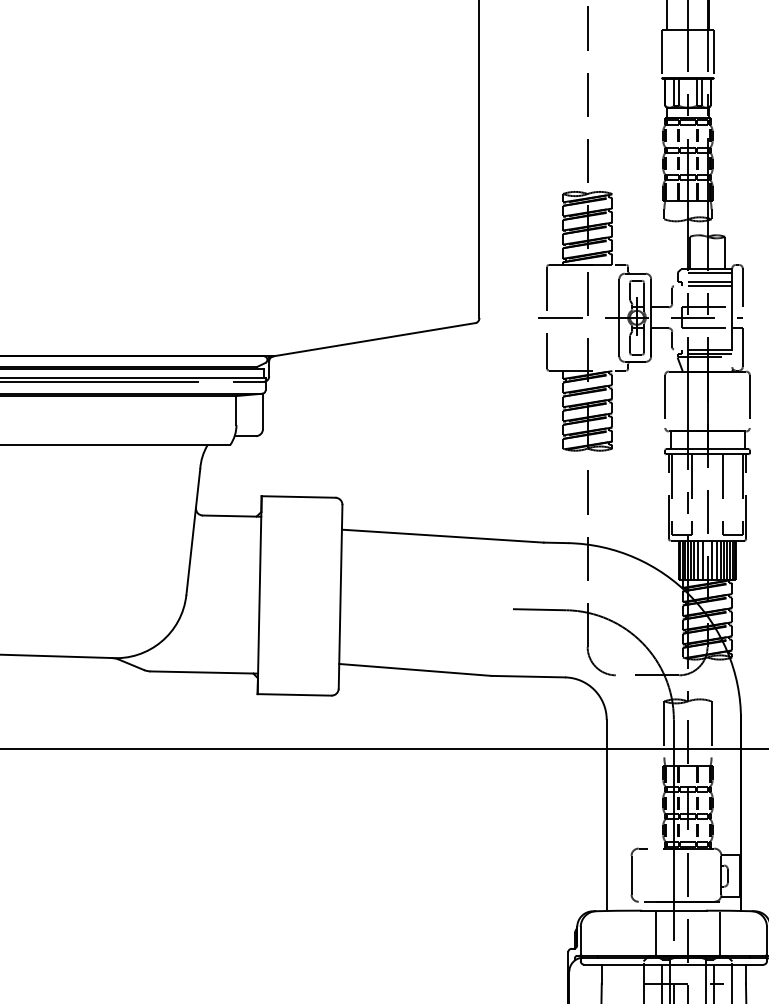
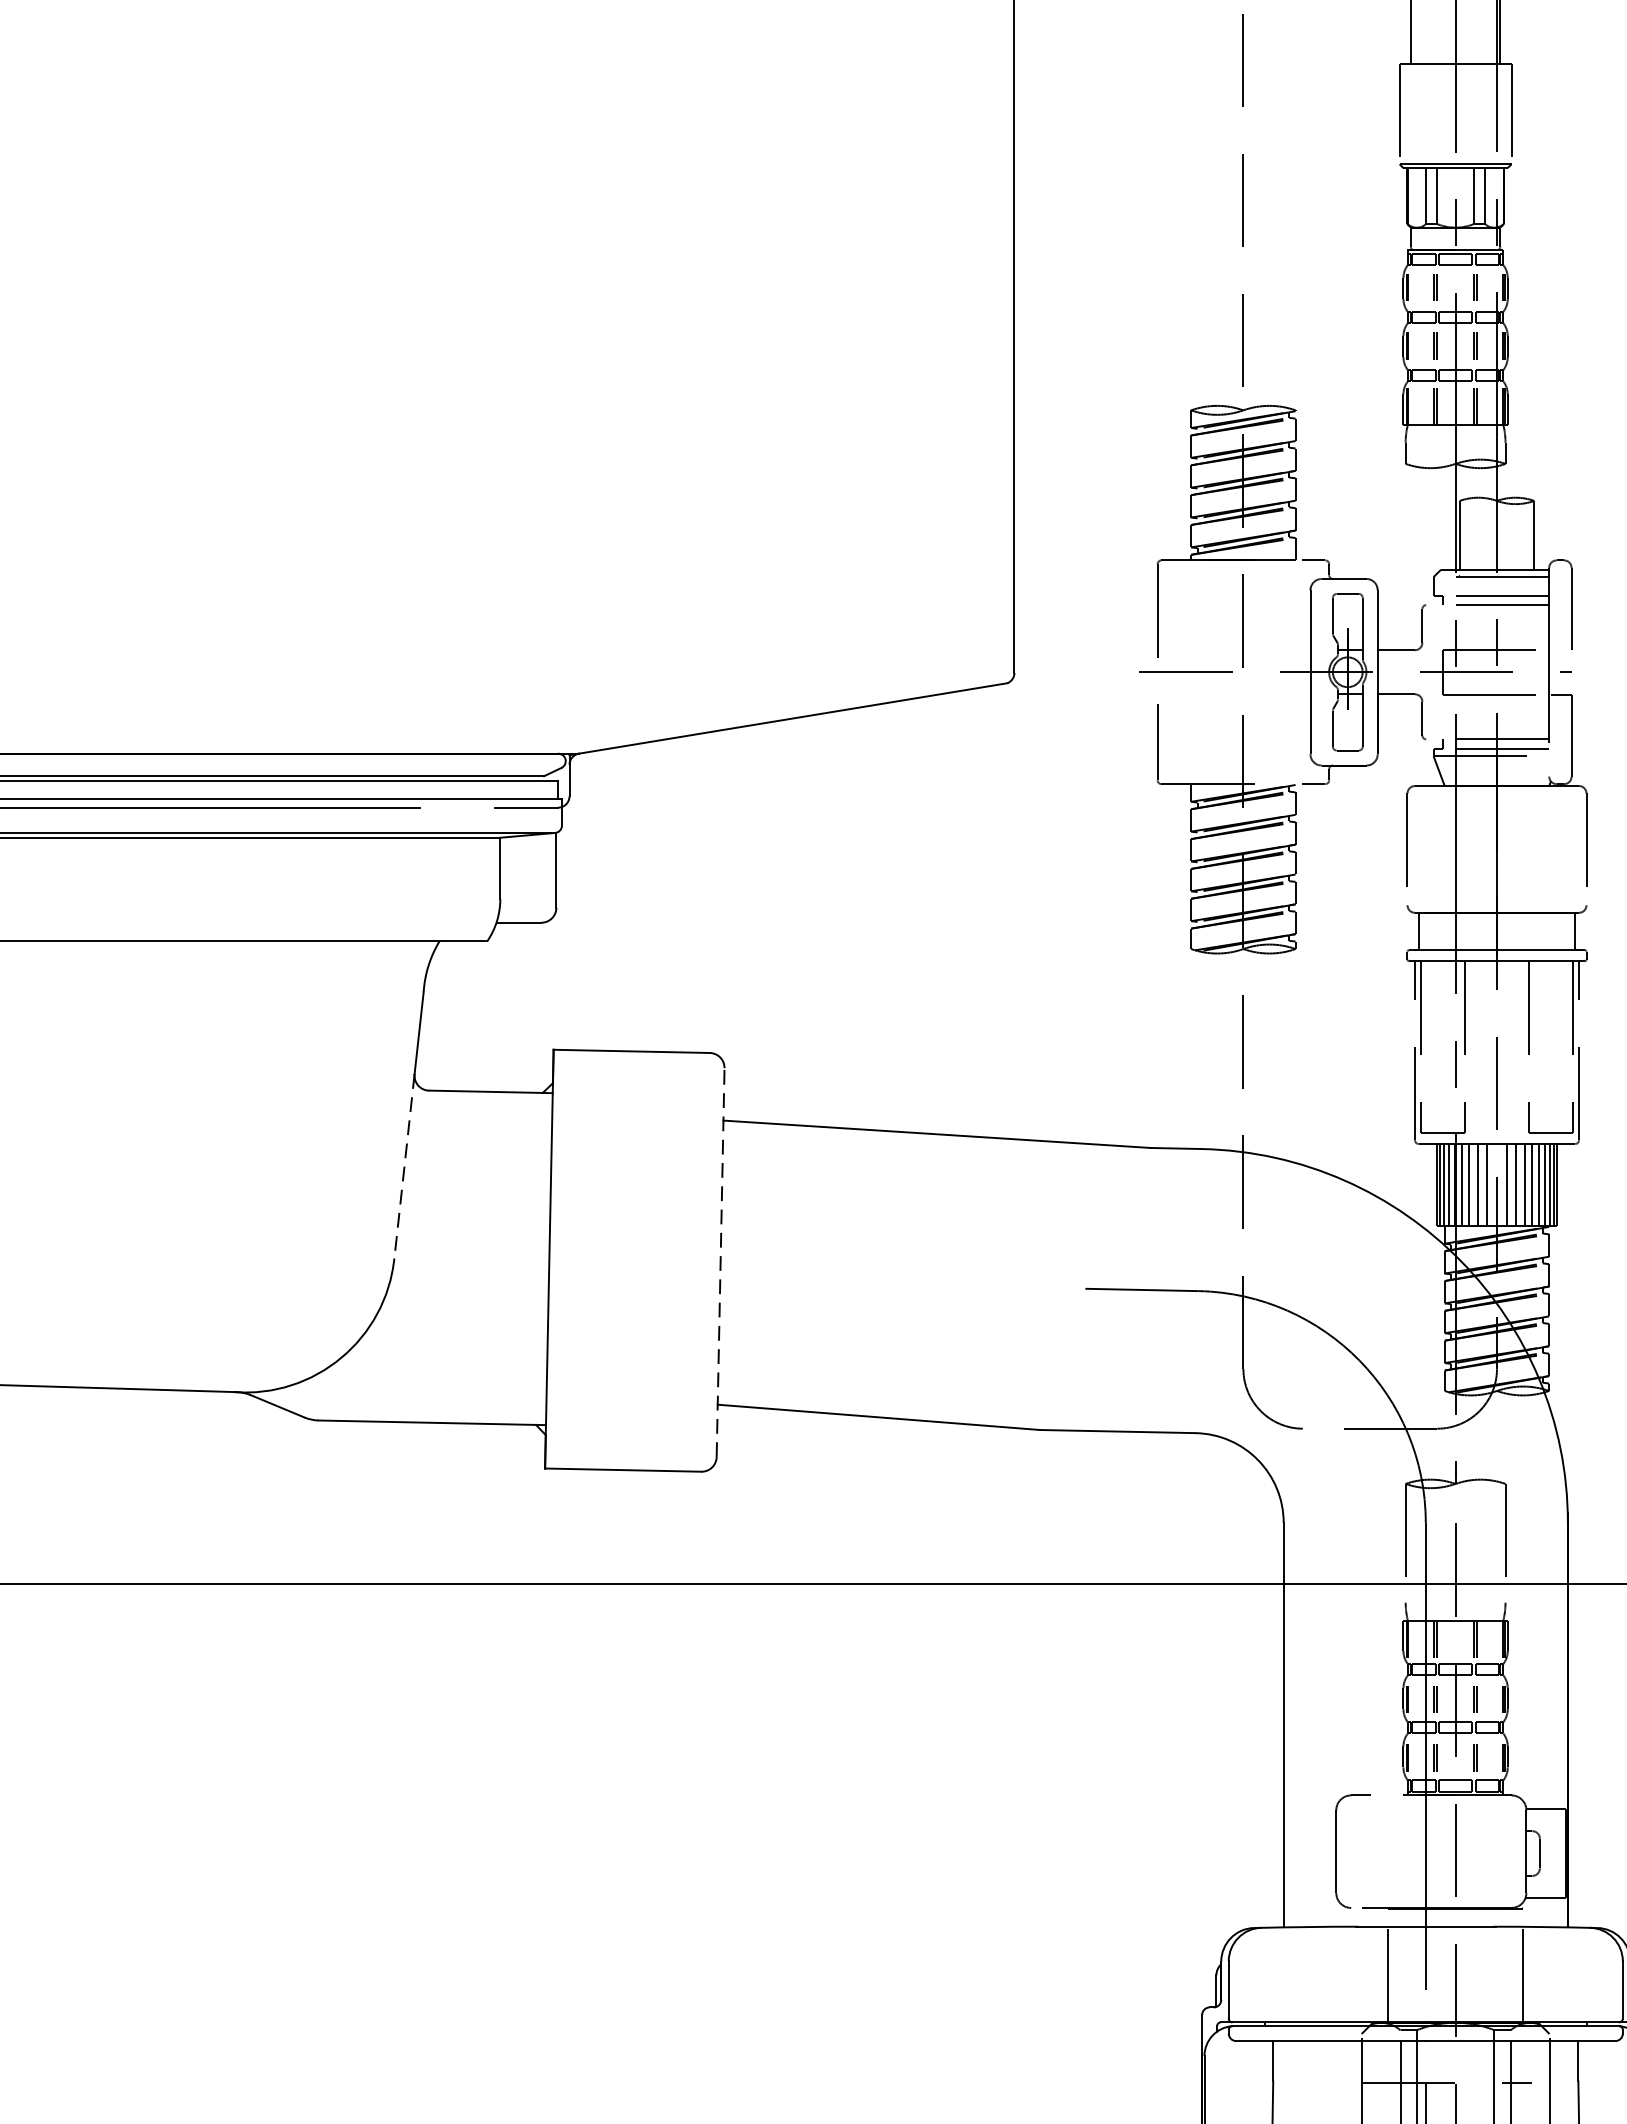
line: (191, 551) -> (405, 1166), solid -> dashed
line: (340, 596) -> (720, 1261), solid -> dashed

